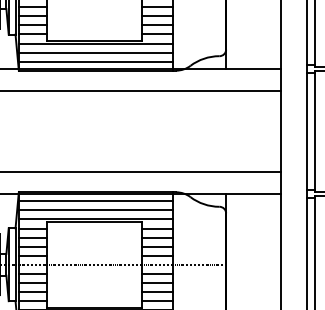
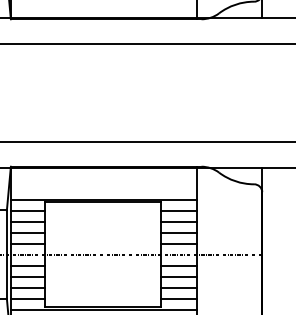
line: (95, 61) -> (103, 8), removed
line: (95, 201) -> (103, 177), removed
line: (95, 210) -> (103, 188), removed

